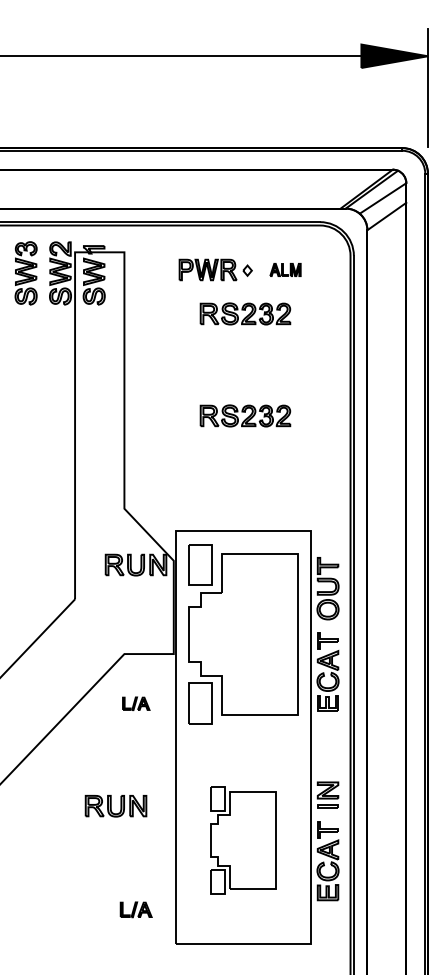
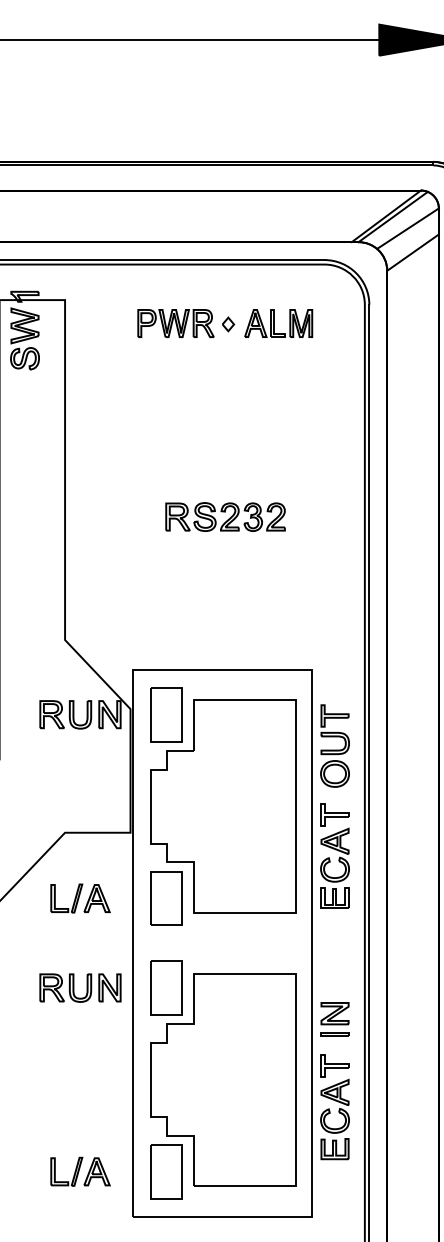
part: (285, 269) -> (278, 322), size x1.67
part: (245, 313) -> (225, 381), removed
part: (136, 703) -> (81, 898), size x1.67
part: (115, 806) -> (79, 988), moved
part: (243, 840) -> (222, 1079), size x1.67
part: (136, 909) -> (81, 1171), size x1.43

